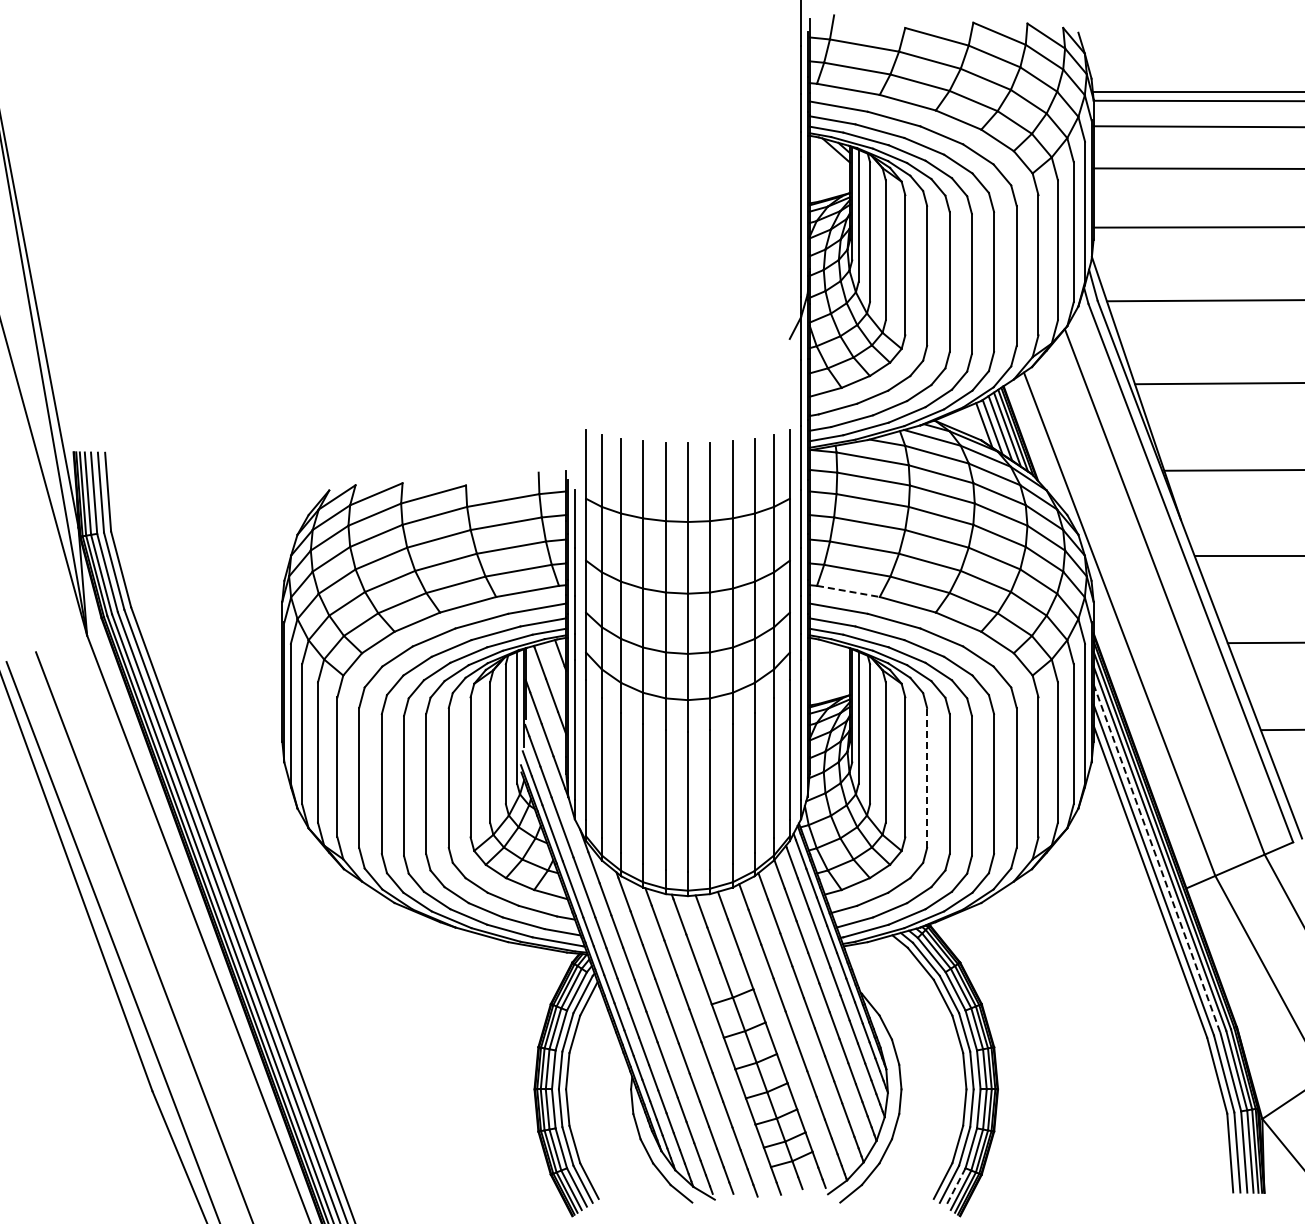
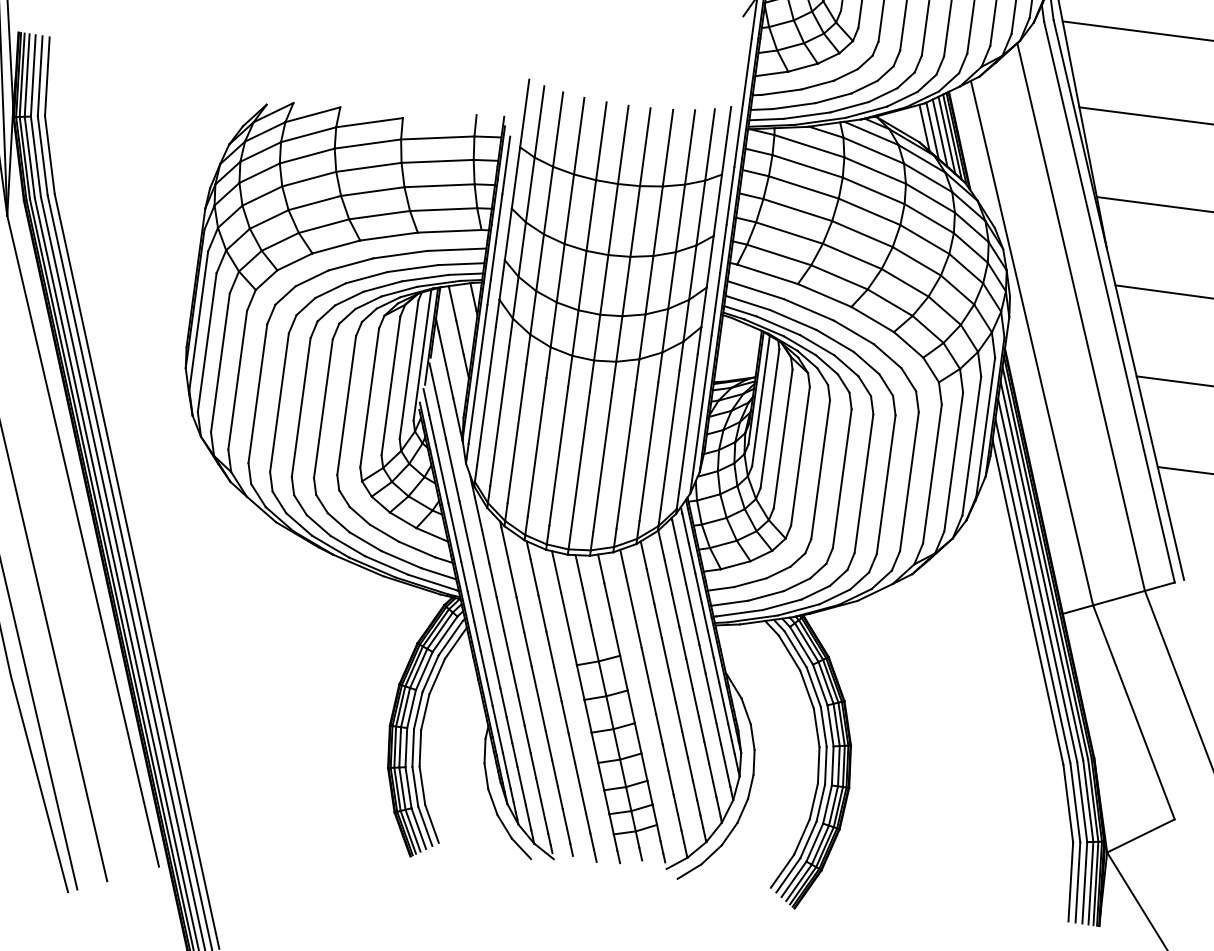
line: (848, 591) -> (767, 274), dashed -> solid
line: (927, 777) -> (821, 469), dashed -> solid
line: (1157, 858) -> (1038, 580), dashed -> solid
line: (955, 1187) -> (793, 879), dashed -> solid

